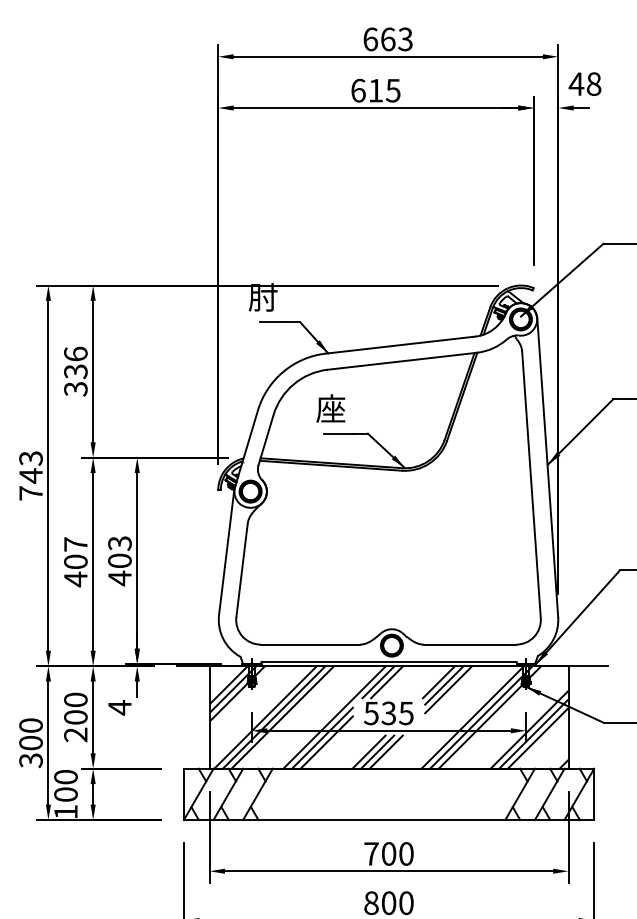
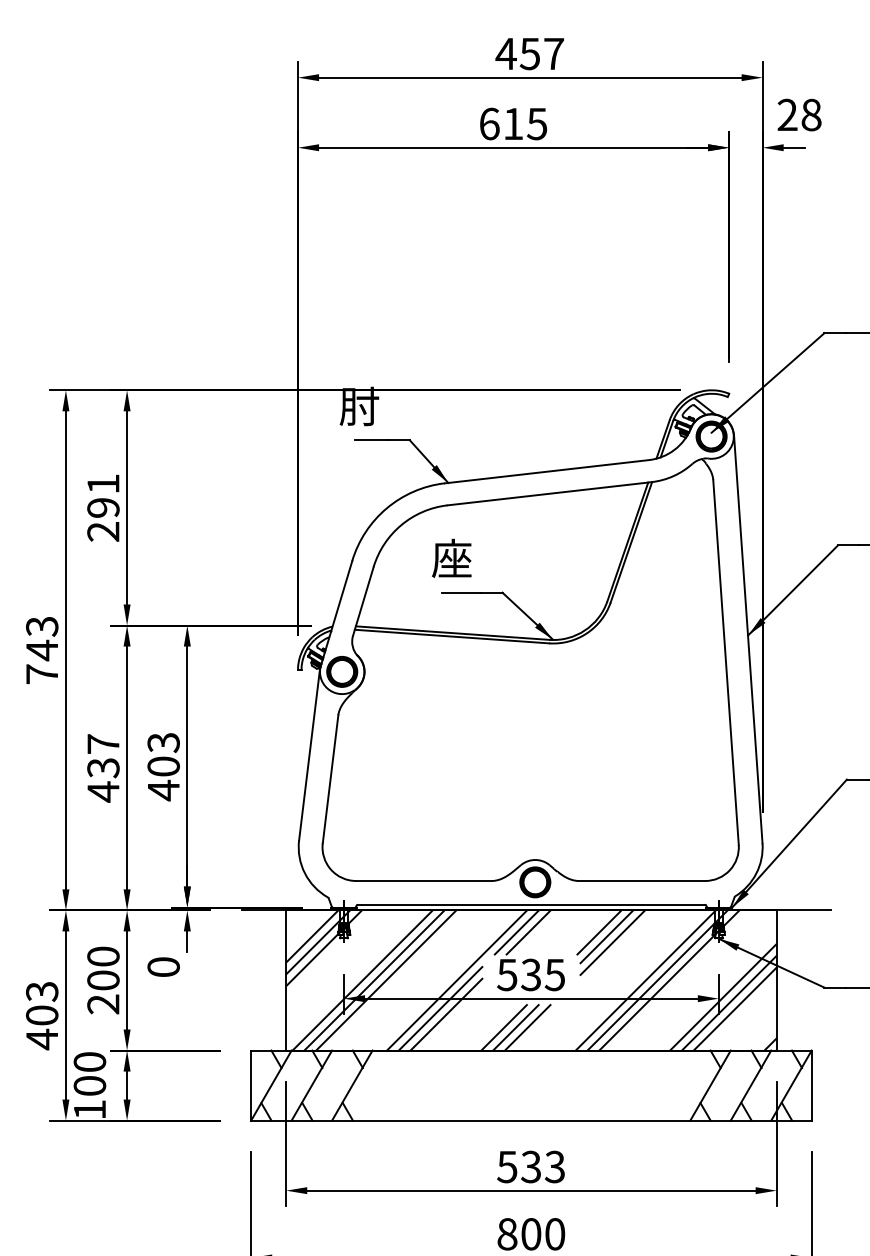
text: (387, 39) -> (529, 53), 663 -> 457
text: (576, 83) -> (787, 114), 48 -> 28
text: (75, 372) -> (103, 508), 336 -> 291
text: (75, 562) -> (103, 768), 407 -> 437
text: (119, 707) -> (163, 967), 4 -> 0
text: (31, 743) -> (42, 1015), 300 -> 403
text: (389, 853) -> (531, 1166), 700 -> 533

